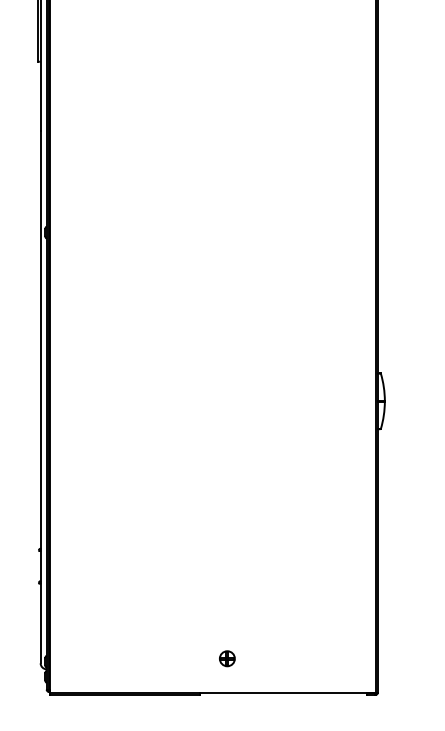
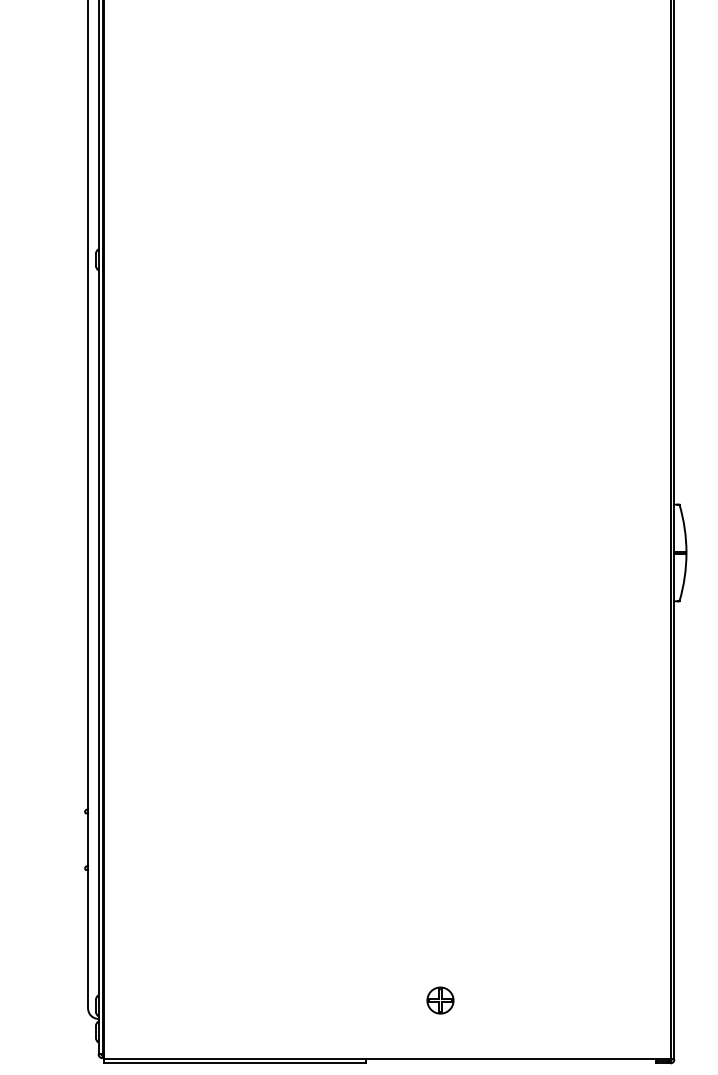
part: (227, 658) -> (440, 1000), moved

